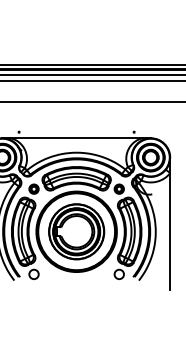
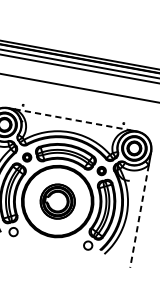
line: (77, 138) -> (73, 120), solid -> dashed
part: (76, 231) -> (57, 201), size x0.7
line: (170, 231) -> (139, 216), solid -> dashed

